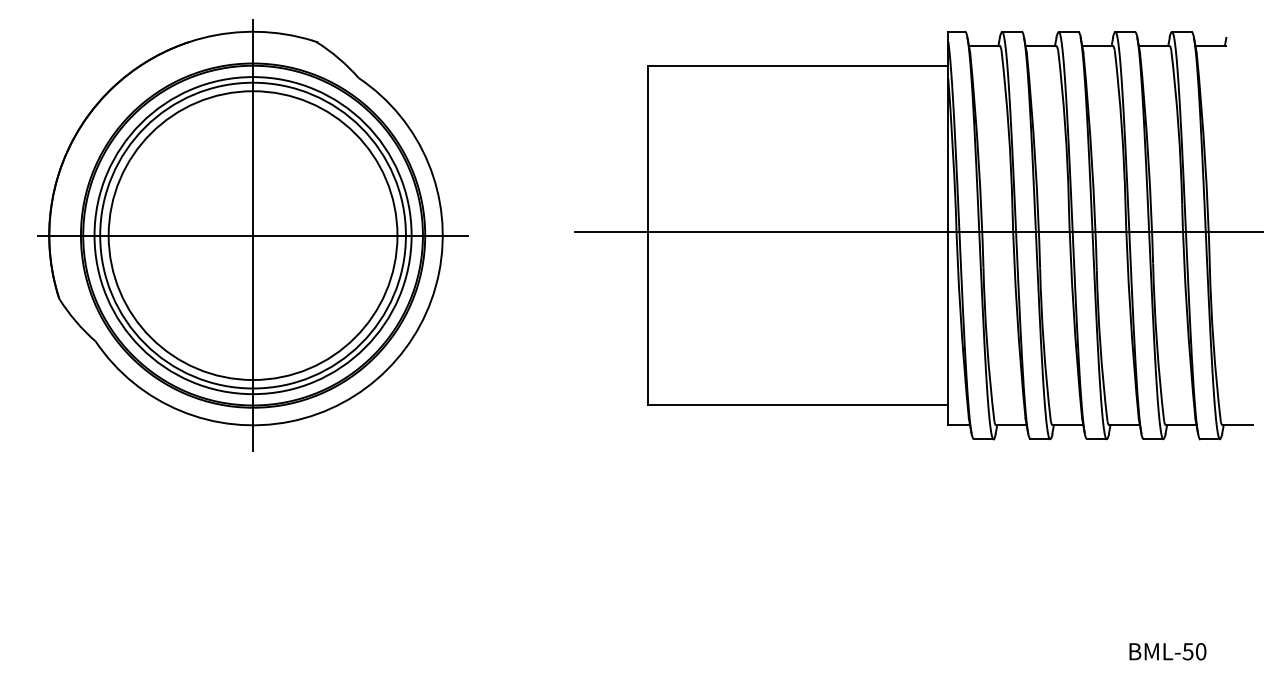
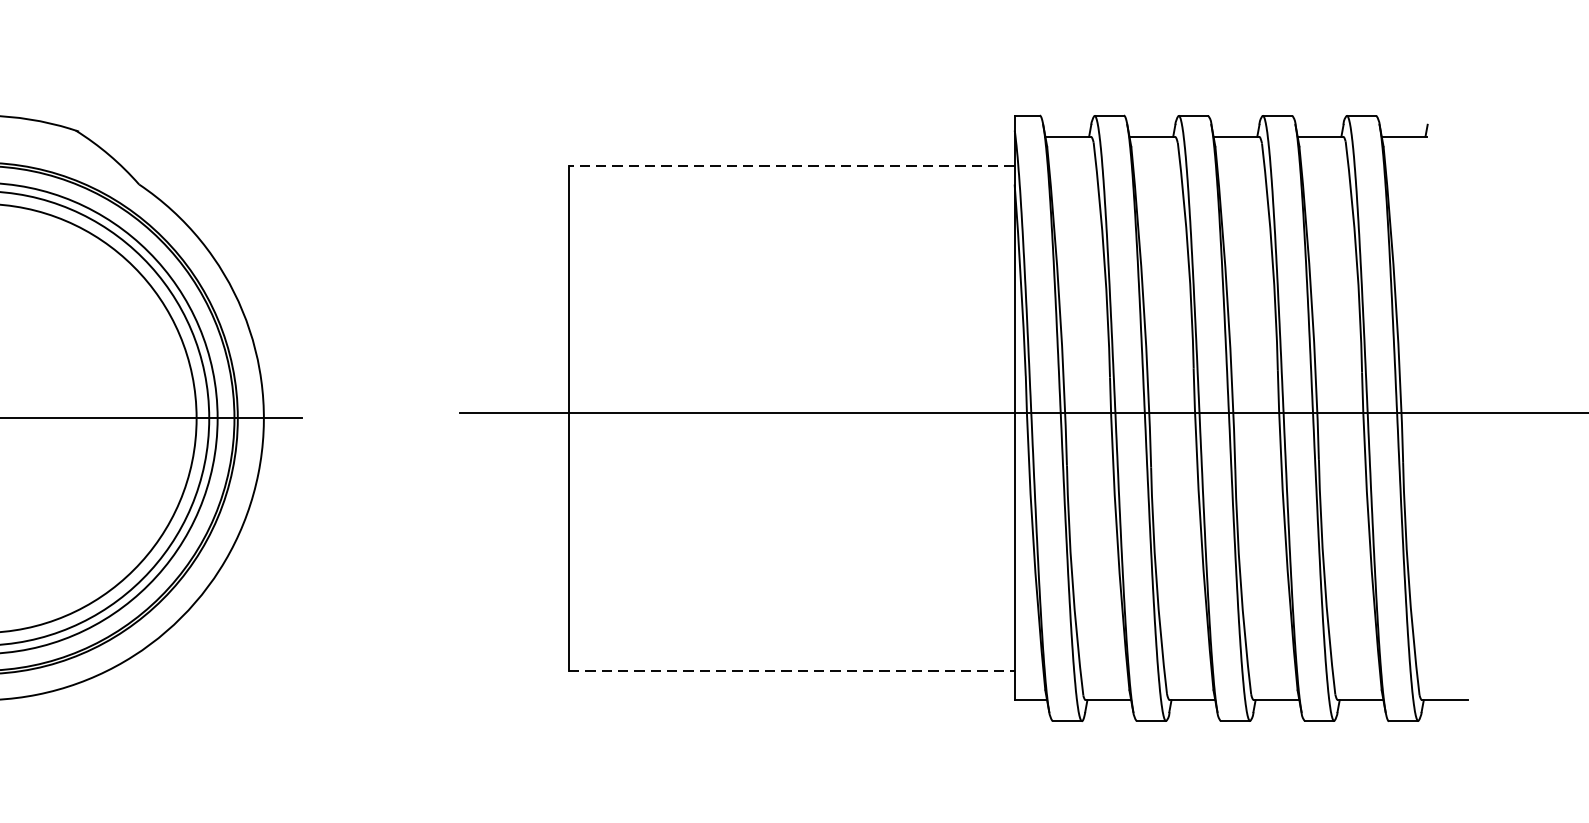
line: (797, 65) -> (790, 165), solid -> dashed
line: (798, 405) -> (792, 670), solid -> dashed

